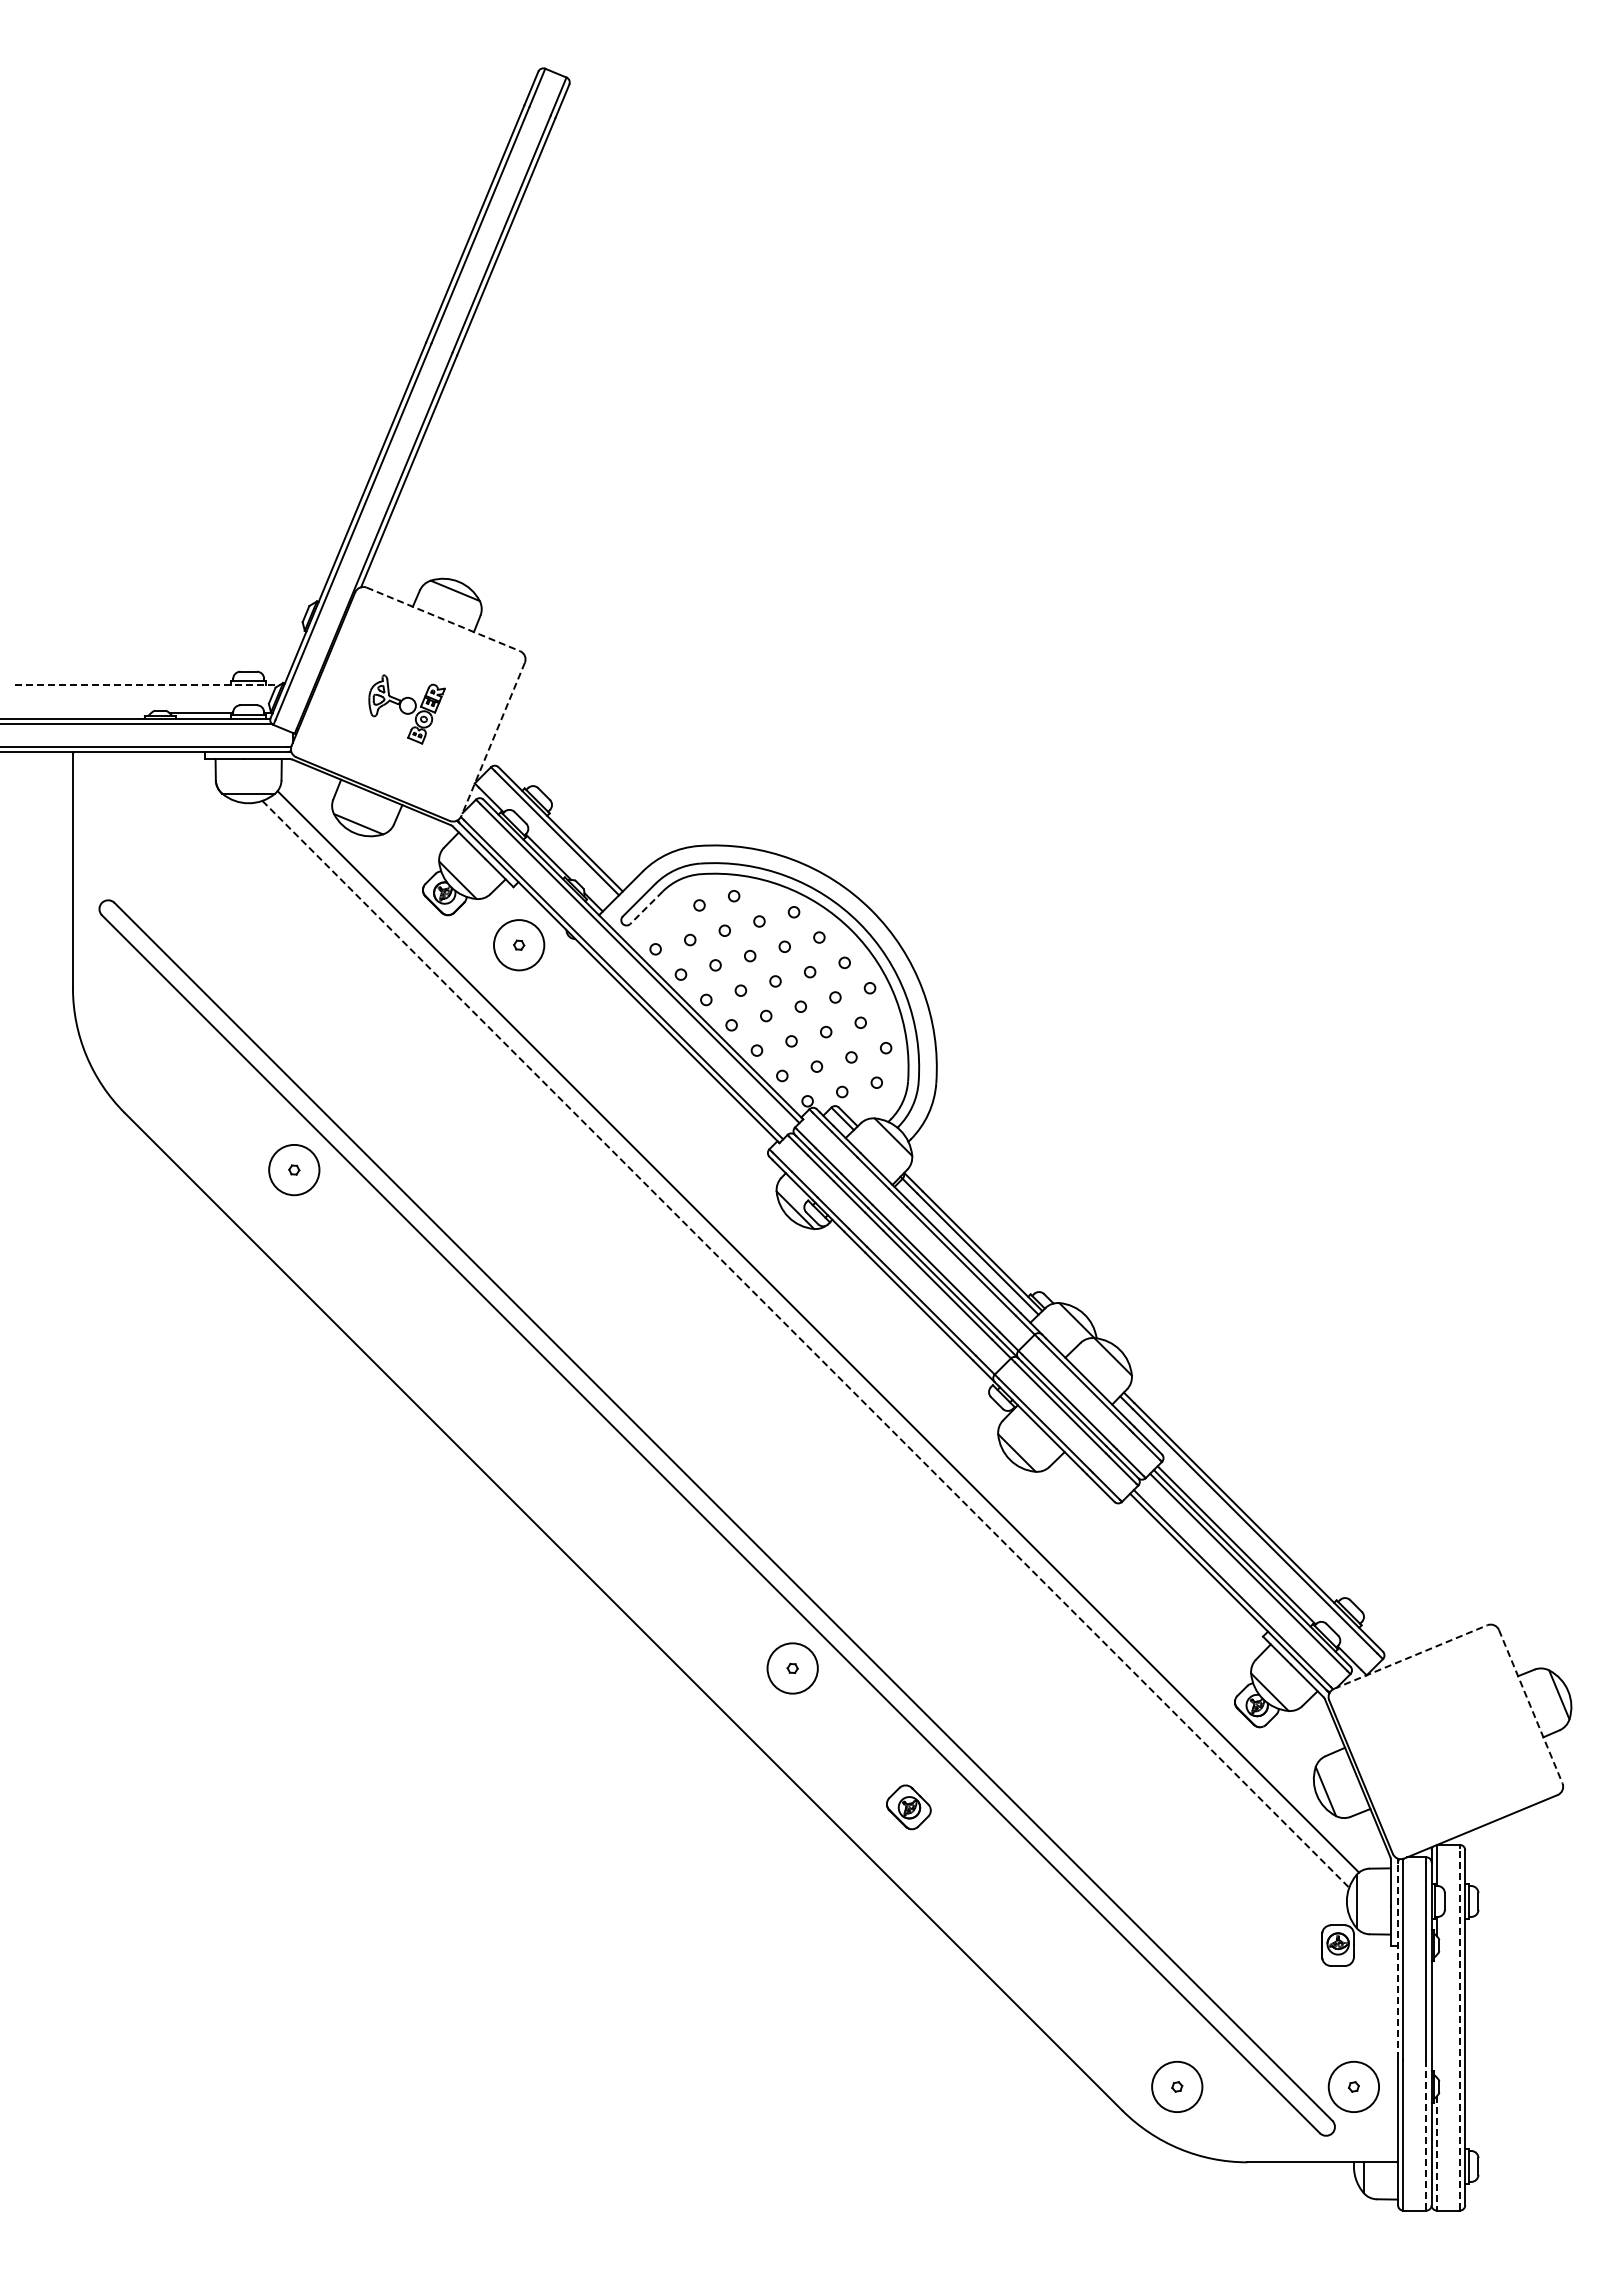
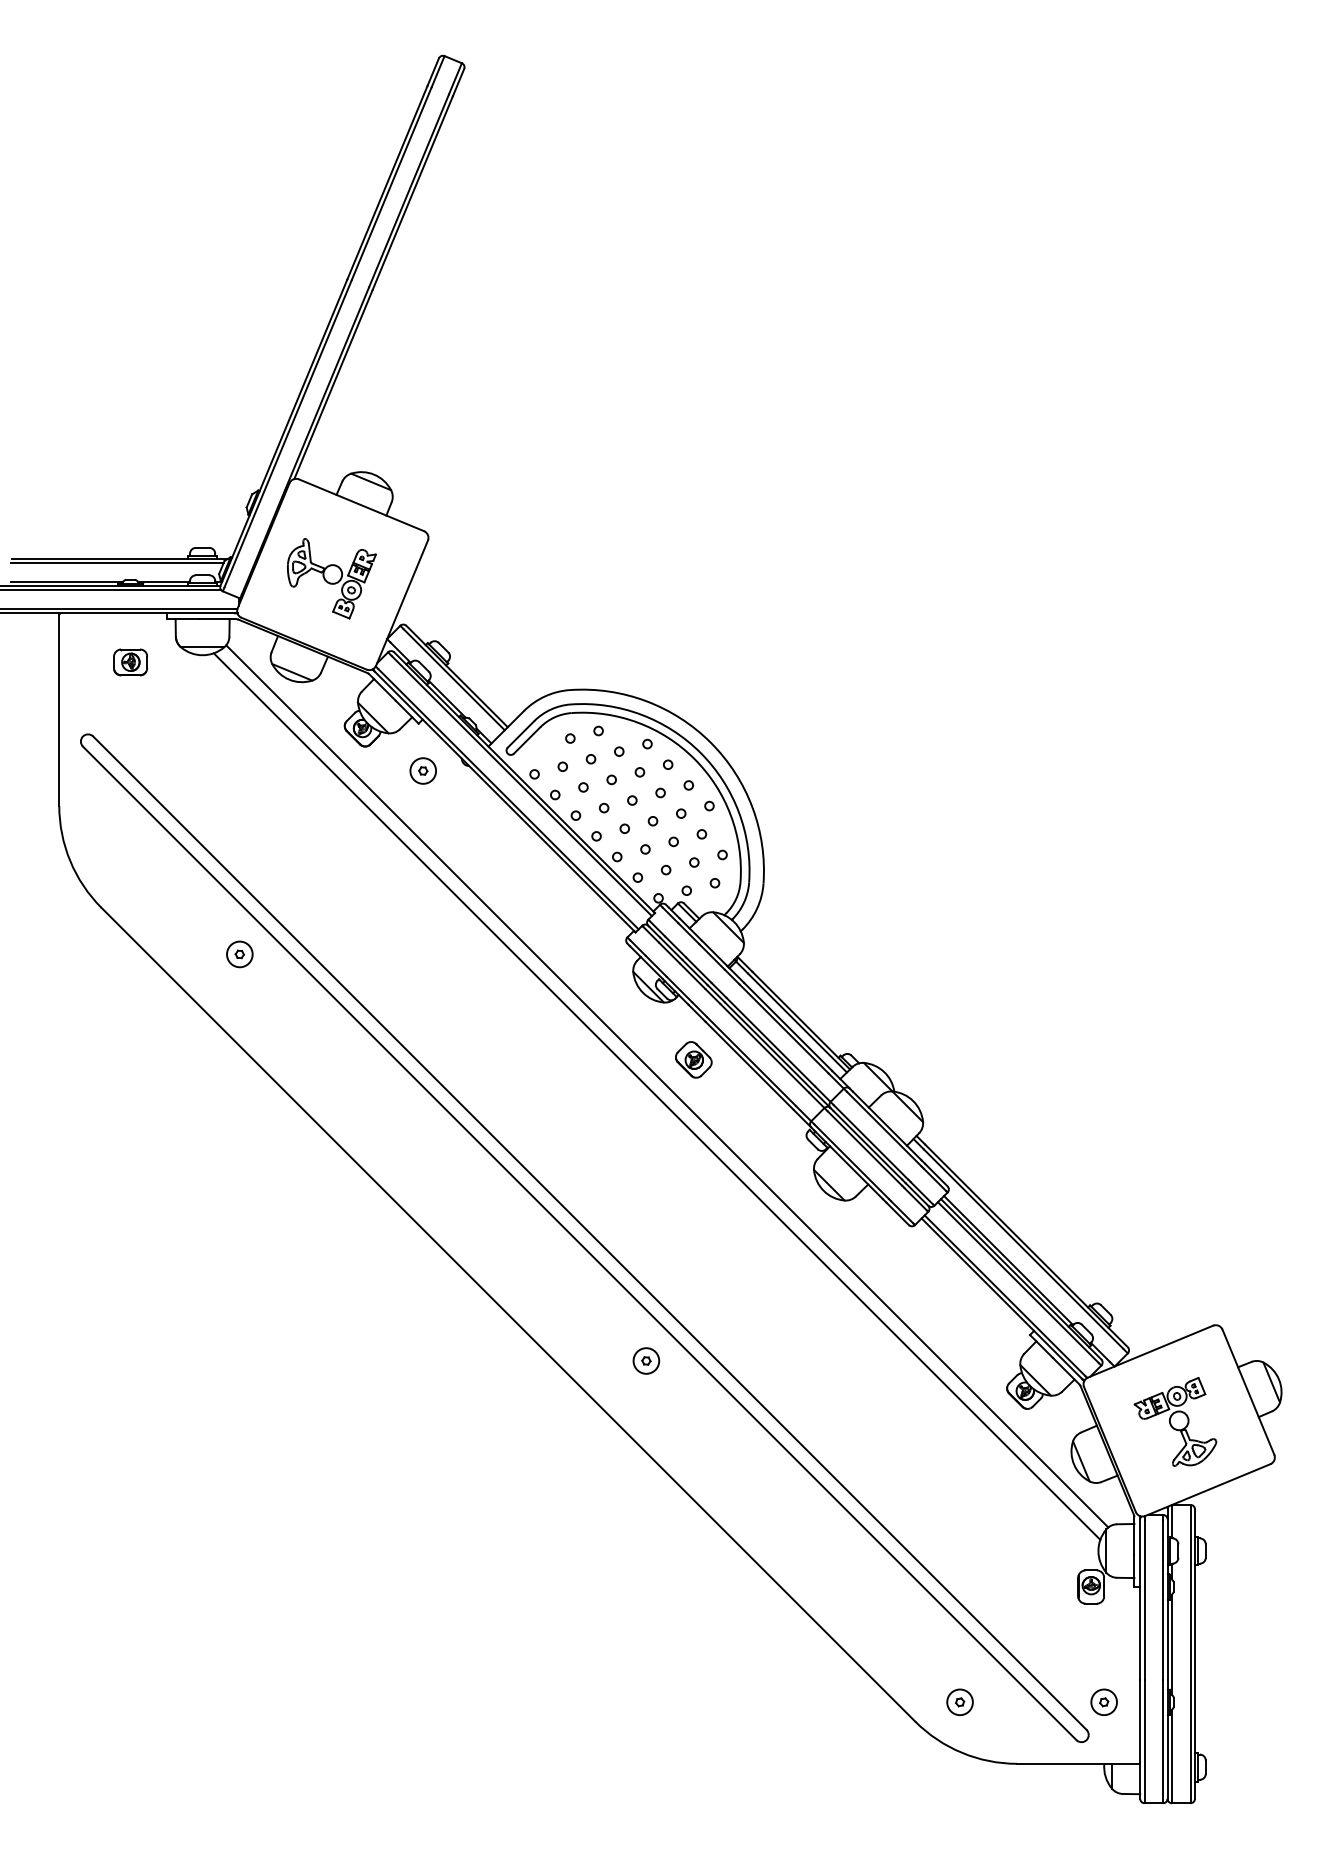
line: (443, 619) -> (361, 505), dashed -> solid
line: (148, 684) -> (120, 558), dashed -> solid
line: (143, 690) -> (116, 563), added
part: (406, 709) -> (331, 578), size x1.43
line: (81, 713) -> (66, 582), added
line: (492, 739) -> (401, 603), dashed -> solid
part: (160, 811) -> (130, 661), added
line: (646, 907) -> (527, 740), dashed -> solid
circle: (518, 944) -> (422, 770), size x0.62
circle: (294, 1169) -> (240, 953), size x0.62
line: (806, 1344) -> (657, 1096), dashed -> solid
line: (1411, 1656) -> (1151, 1351), dashed -> solid
circle: (792, 1668) -> (646, 1361), size x0.62
line: (1530, 1707) -> (1248, 1392), dashed -> solid
part: (1441, 1743) -> (1175, 1422), added
part: (908, 1807) -> (693, 1060), moved
line: (1398, 1960) -> (1140, 1599), dashed -> solid
line: (1436, 2016) -> (1171, 1644), added
line: (1459, 2028) -> (1190, 1654), dashed -> solid
circle: (1176, 2086) -> (959, 1701), size x0.62
circle: (1353, 2086) -> (1103, 1701), size x0.62
line: (1426, 2135) -> (1163, 1741), dashed -> solid
line: (1436, 2153) -> (1171, 1756), dashed -> solid

